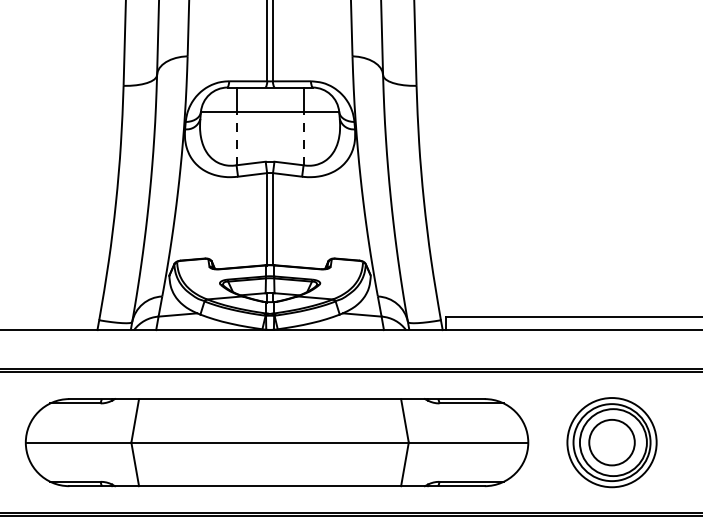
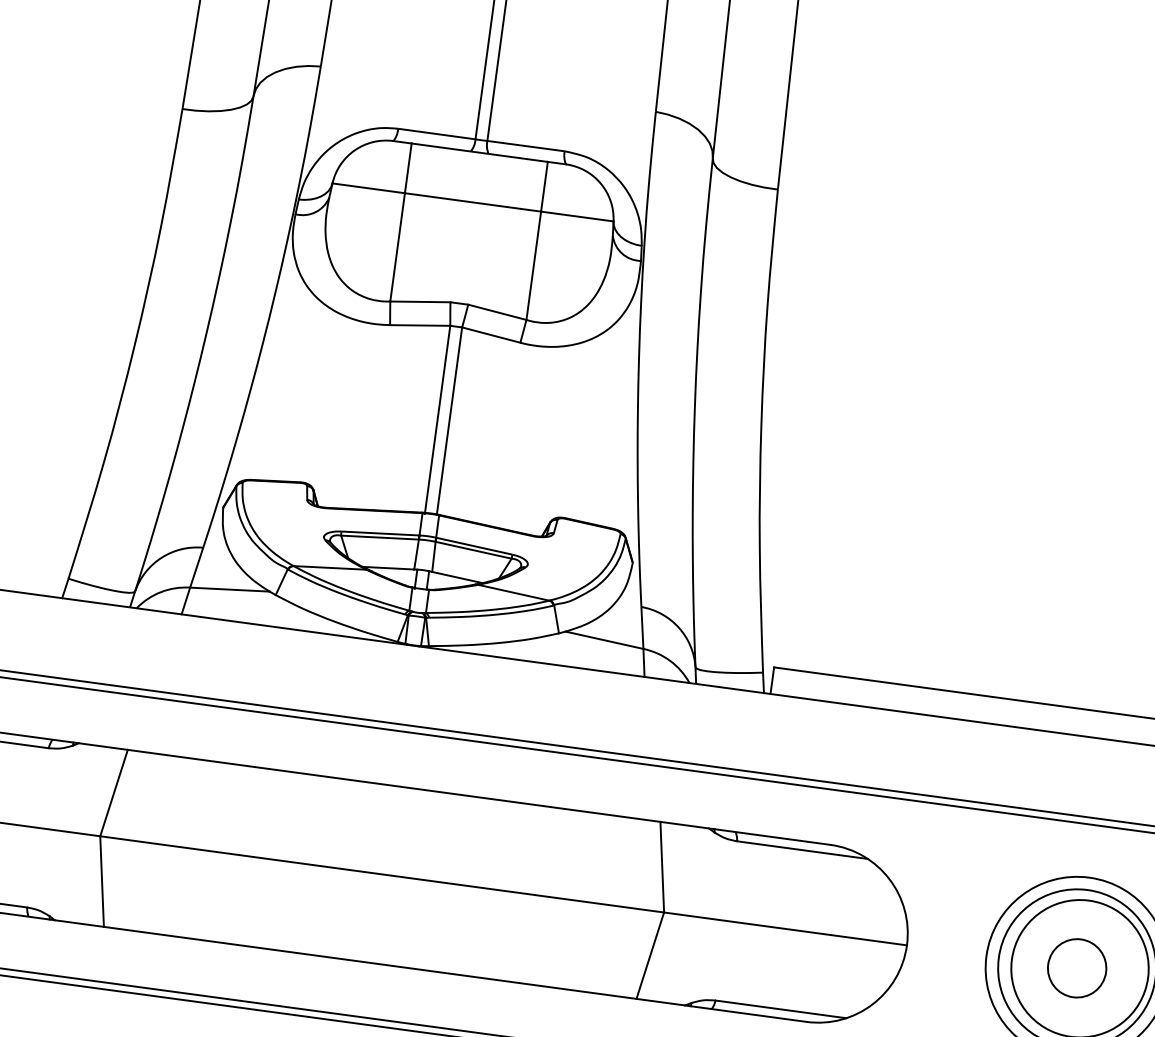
line: (236, 138) -> (397, 247), dashed -> solid
line: (303, 138) -> (533, 265), dashed -> solid
circle: (611, 442) -> (1076, 967), size x0.62

